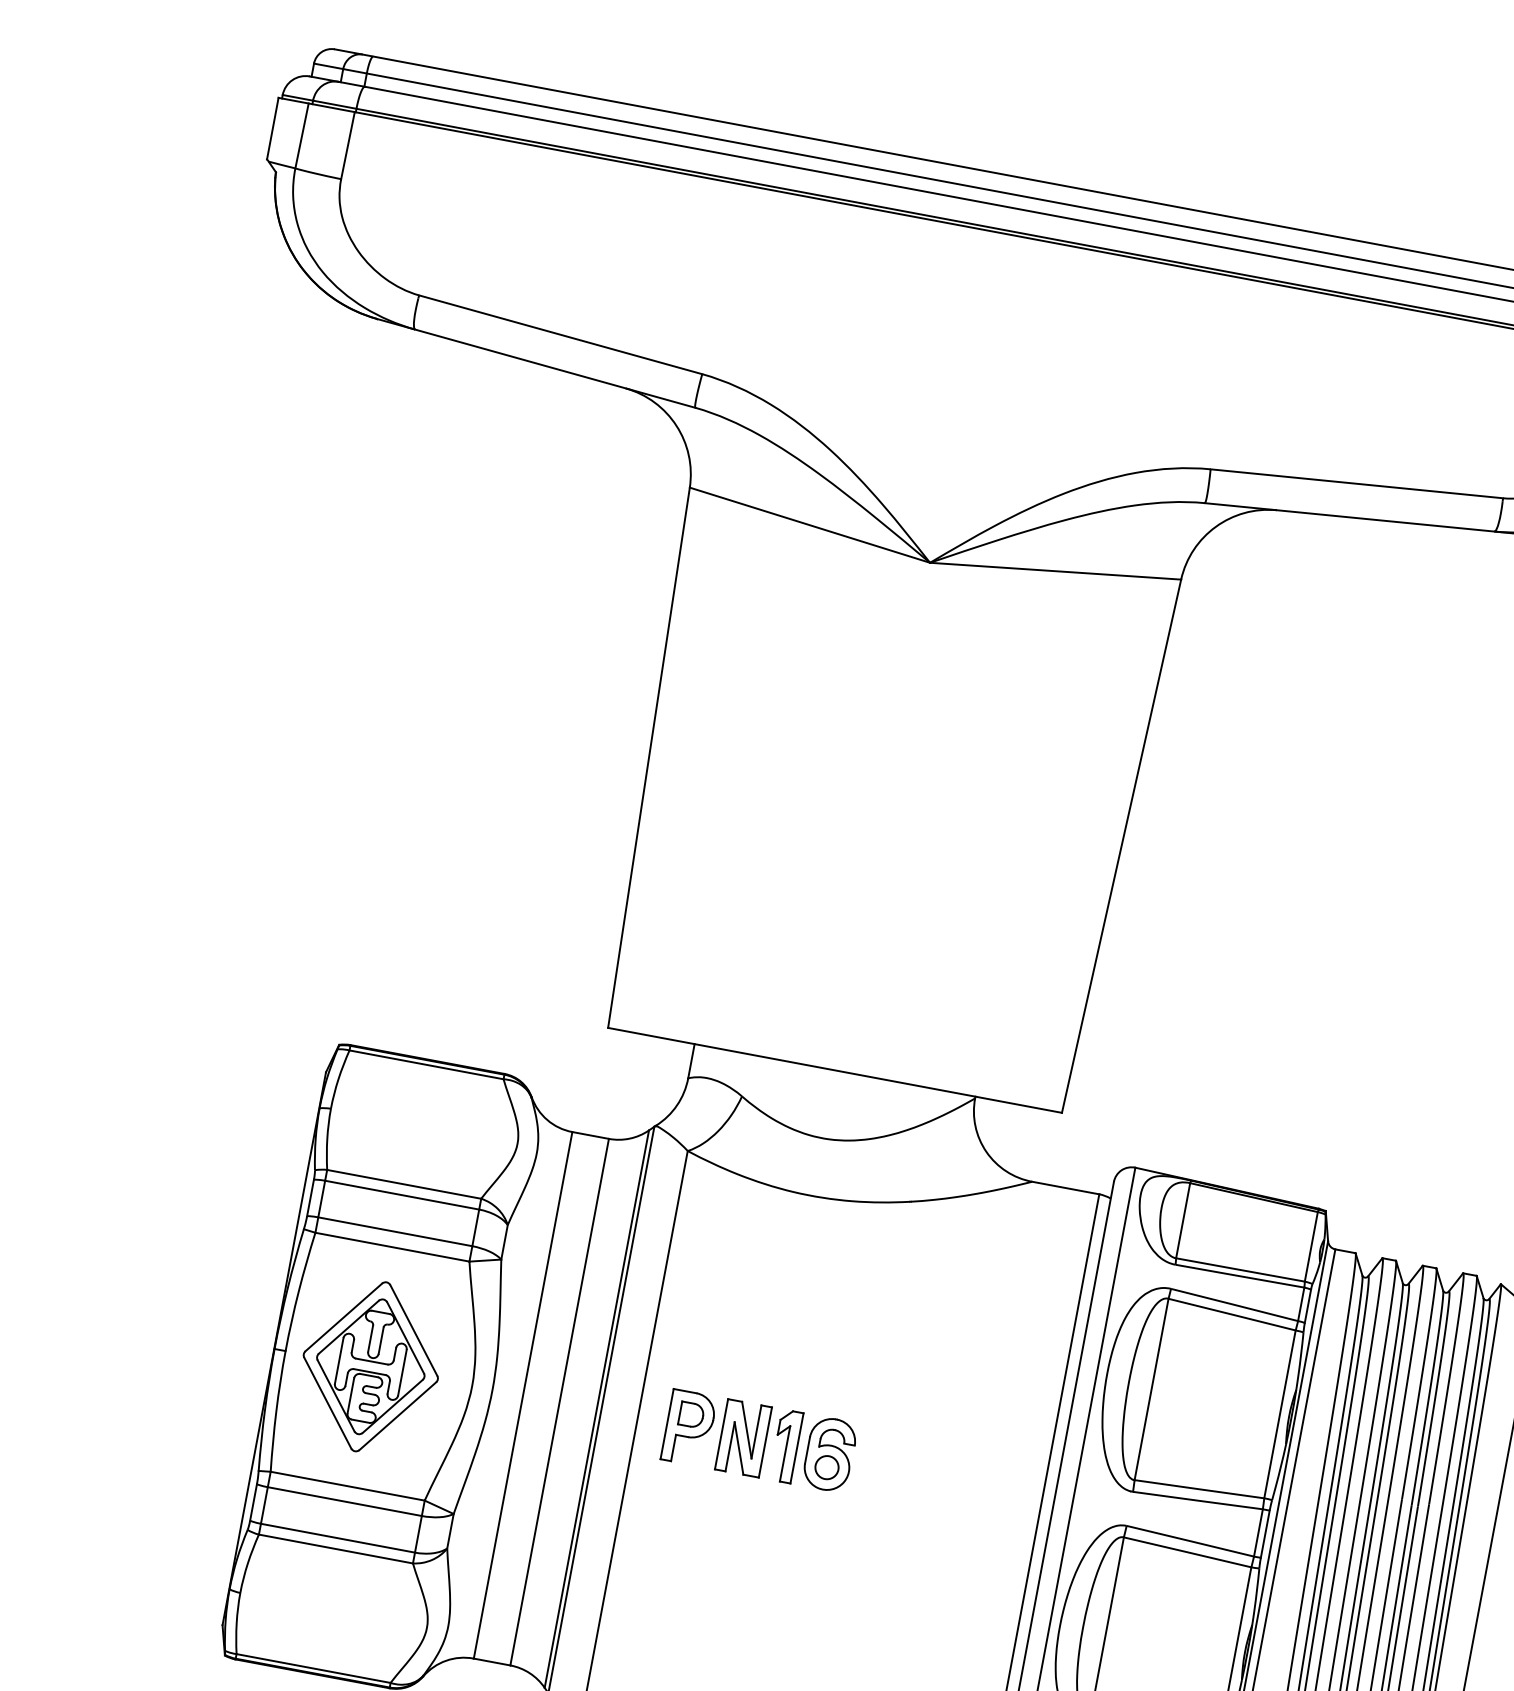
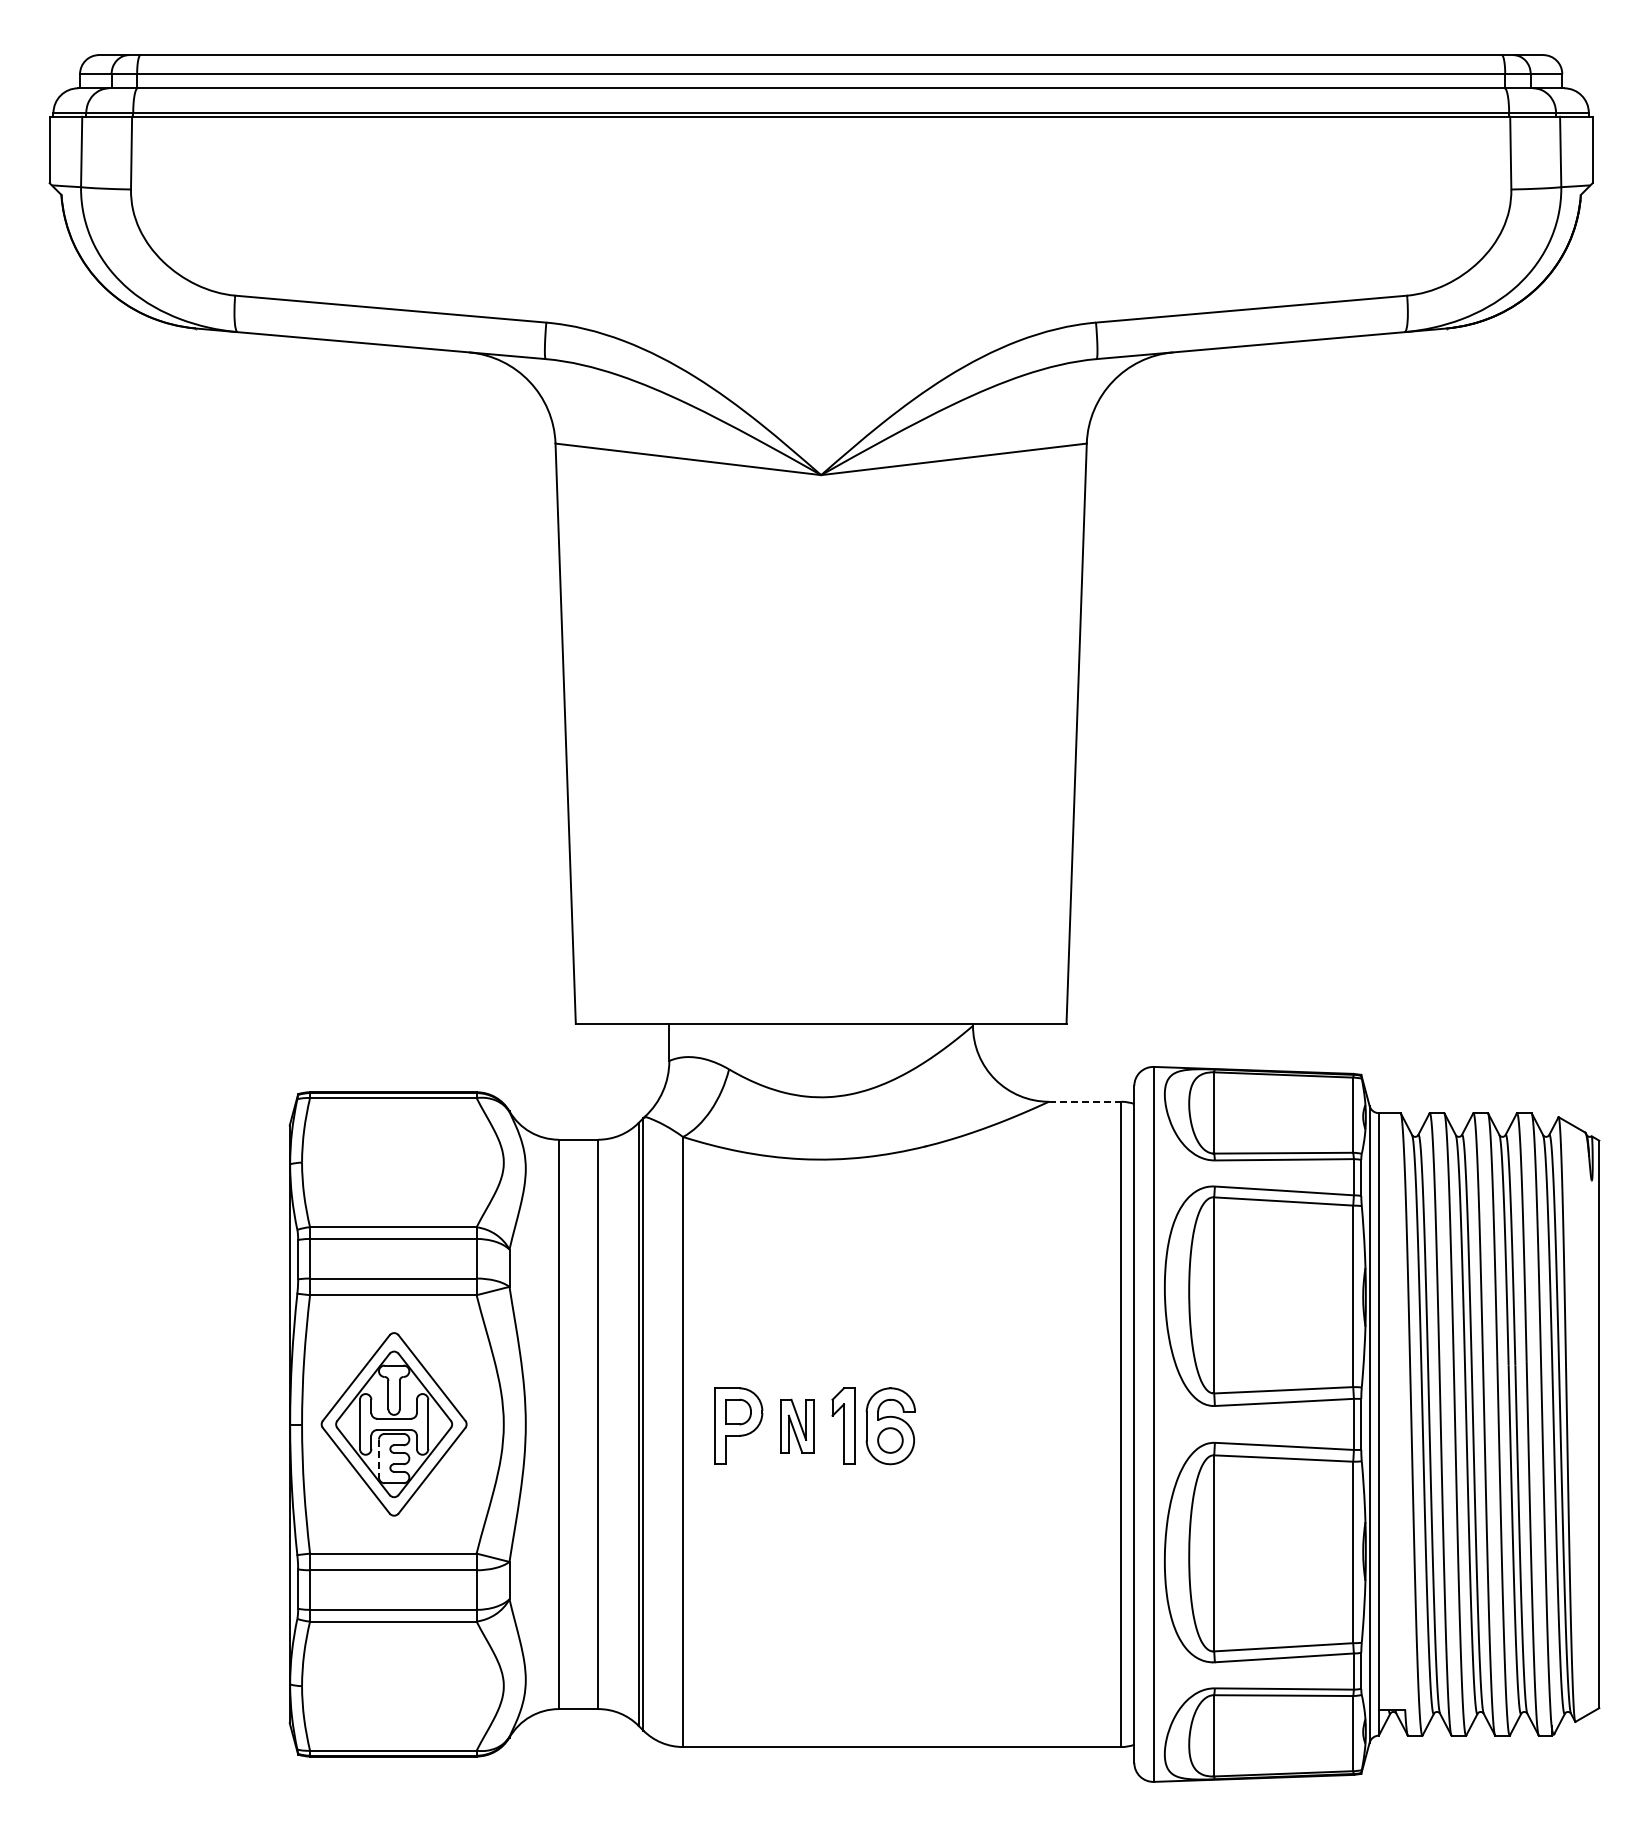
line: (1066, 1187) -> (1085, 1101), solid -> dashed
line: (350, 1395) -> (378, 1458), solid -> dashed
part: (743, 1438) -> (797, 1426), size x0.7

